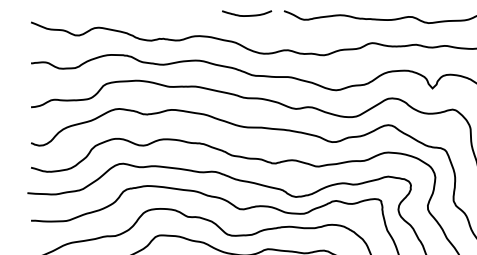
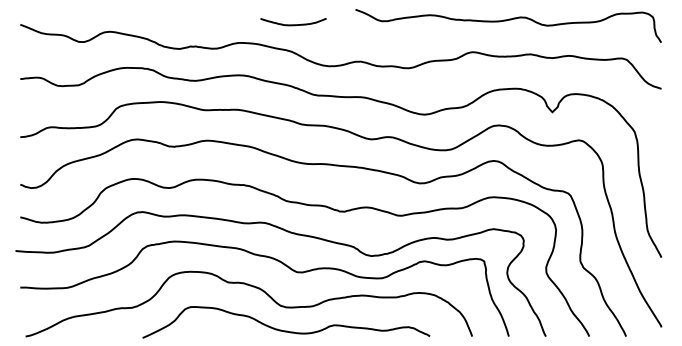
curve: (247, 15) -> (293, 24), moved

